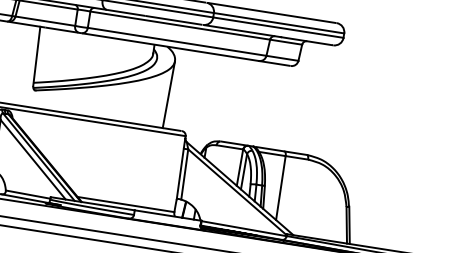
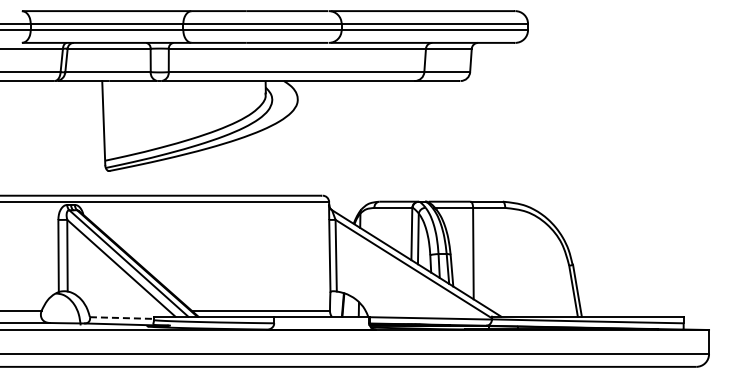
line: (168, 94) -> (296, 147), removed
line: (28, 194) -> (122, 318), solid -> dashed

